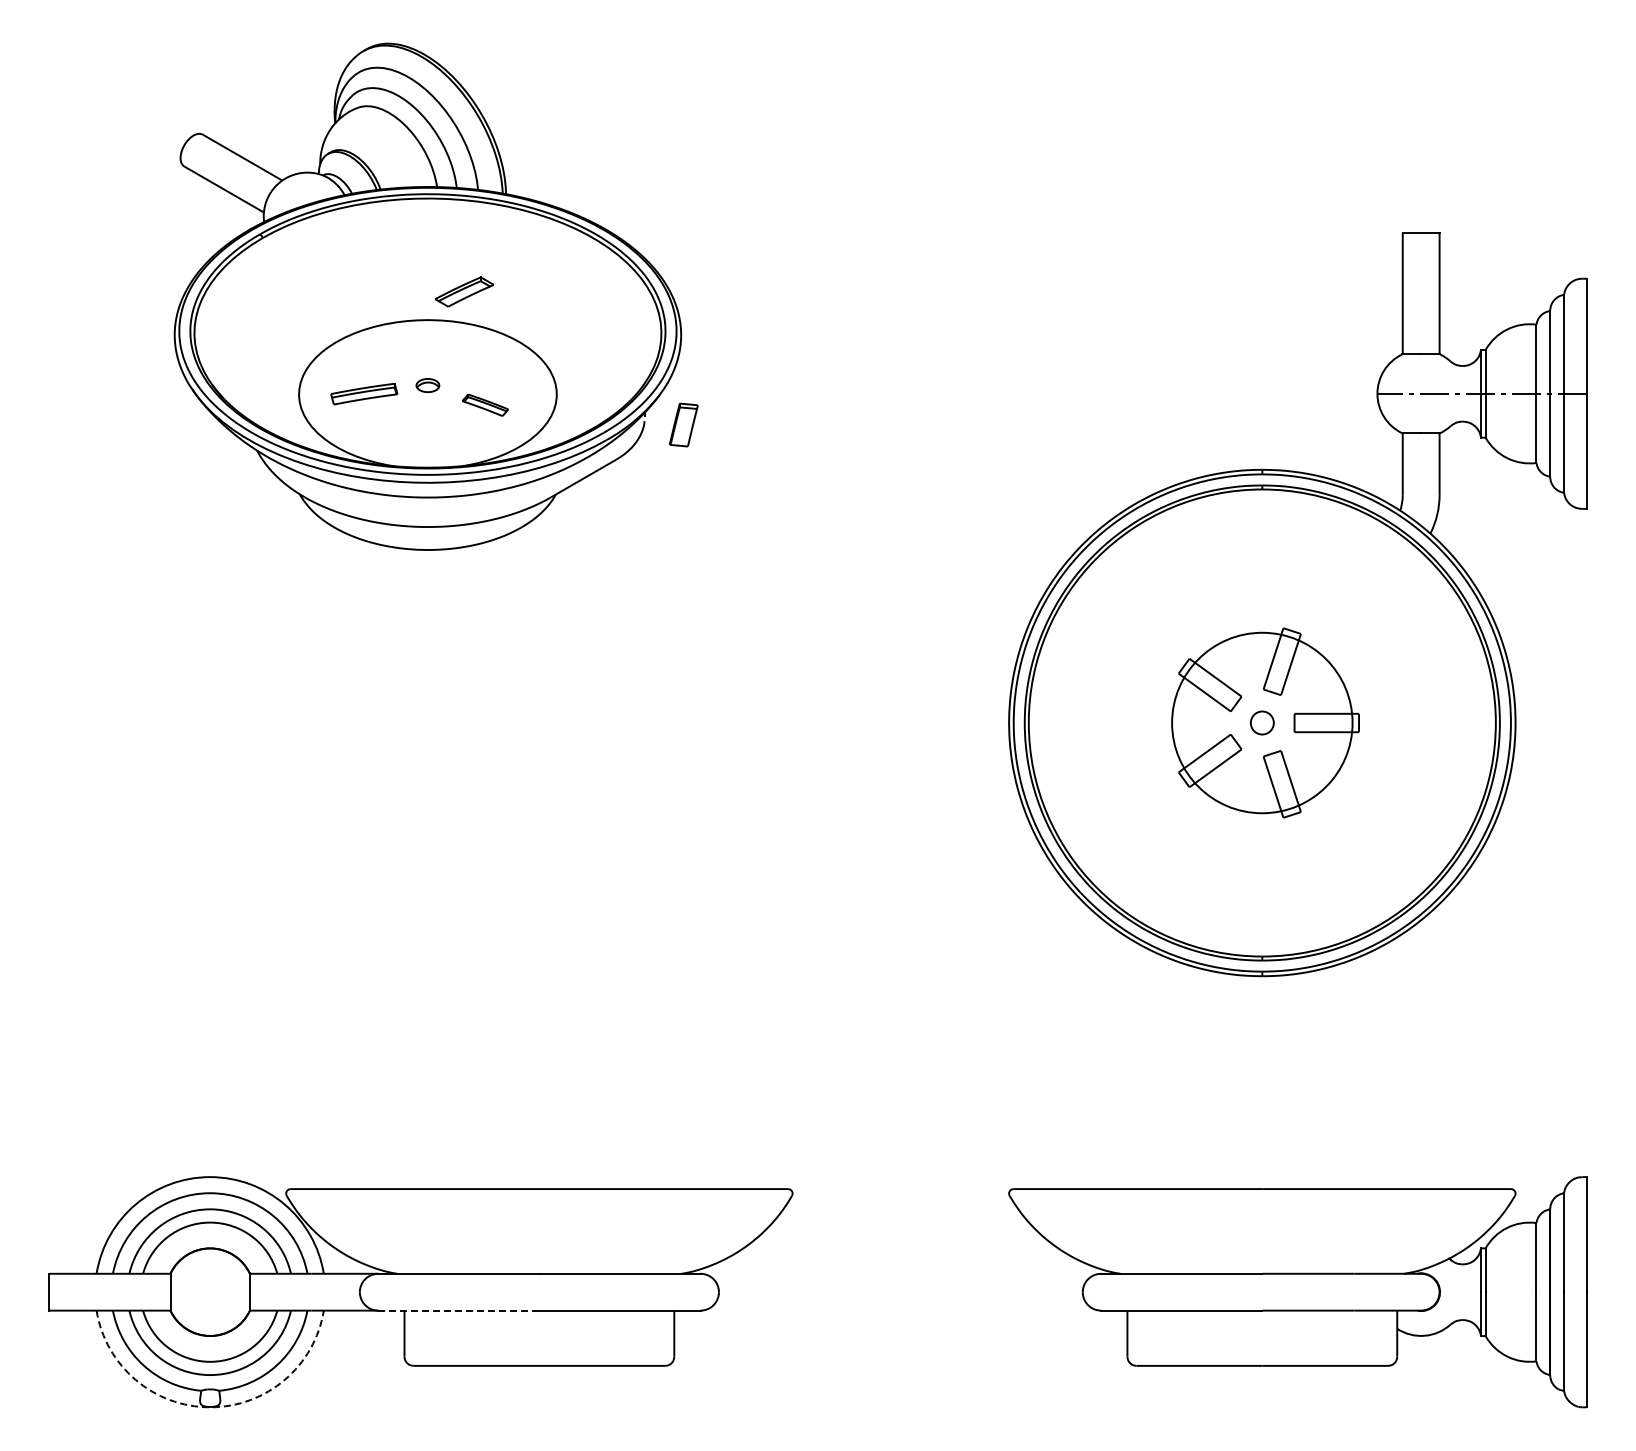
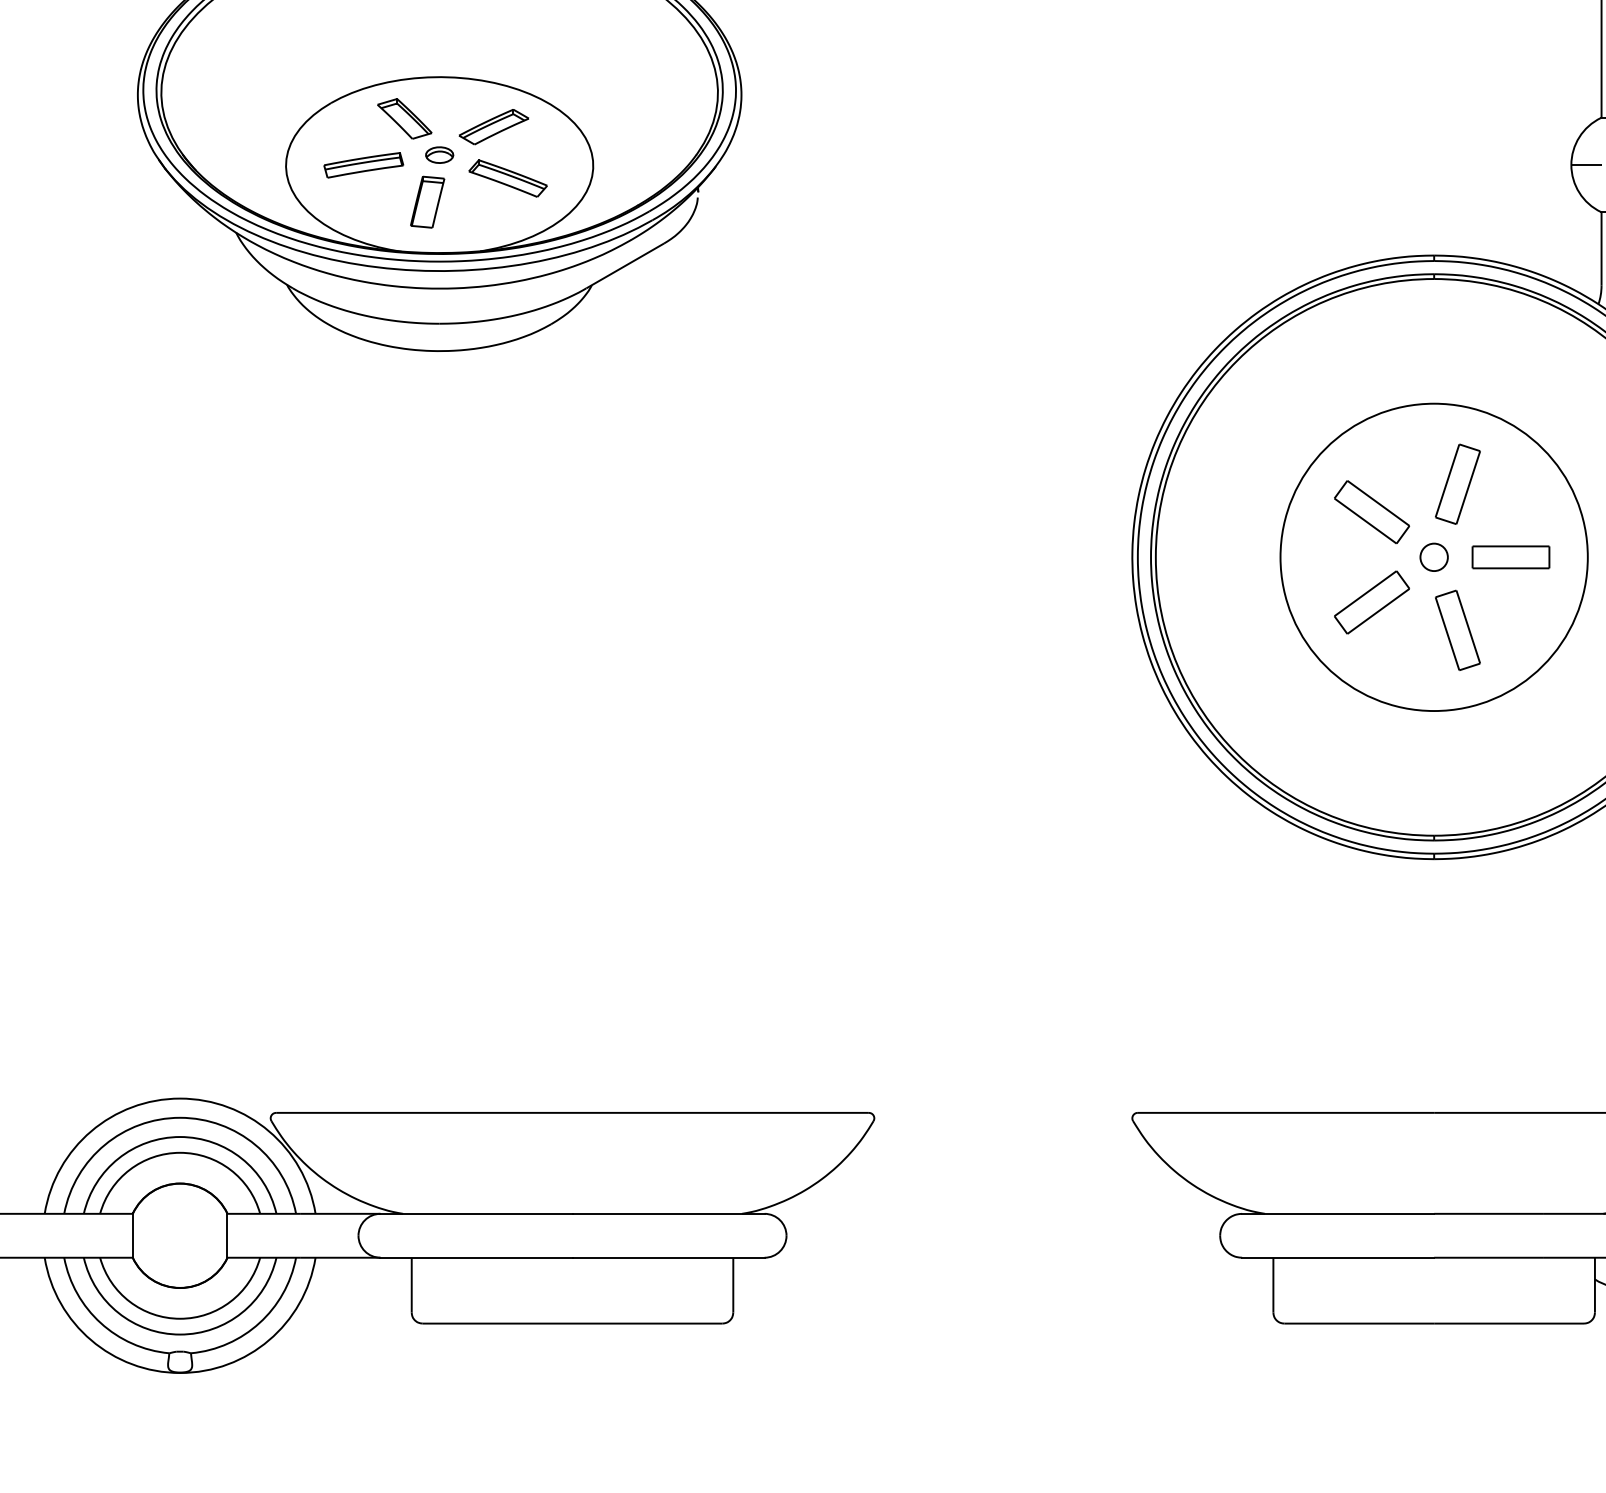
part: (464, 291) -> (493, 126), moved
part: (398, 354) -> (404, 118), added
part: (485, 405) -> (508, 178), size x1.43
part: (683, 424) -> (427, 201), moved
circle: (1262, 722) -> (1434, 556), size x1.43
line: (458, 1310) -> (476, 1257), dashed -> solid
arc: (210, 1407) -> (180, 1373), dashed -> solid

